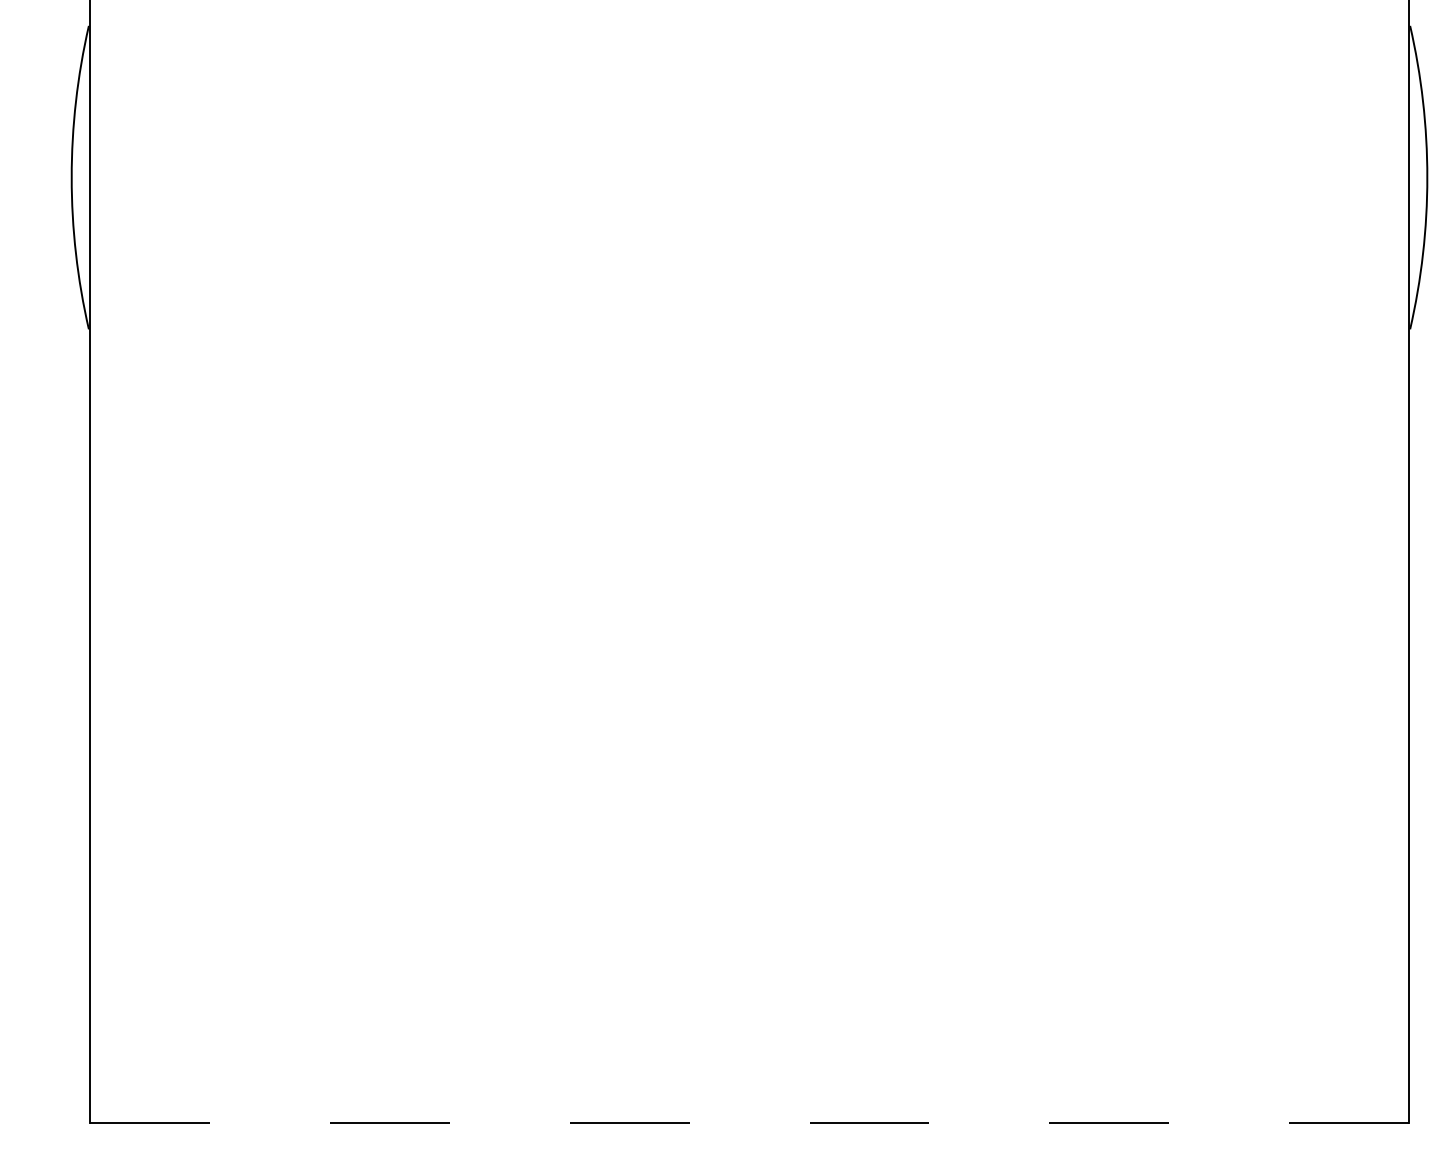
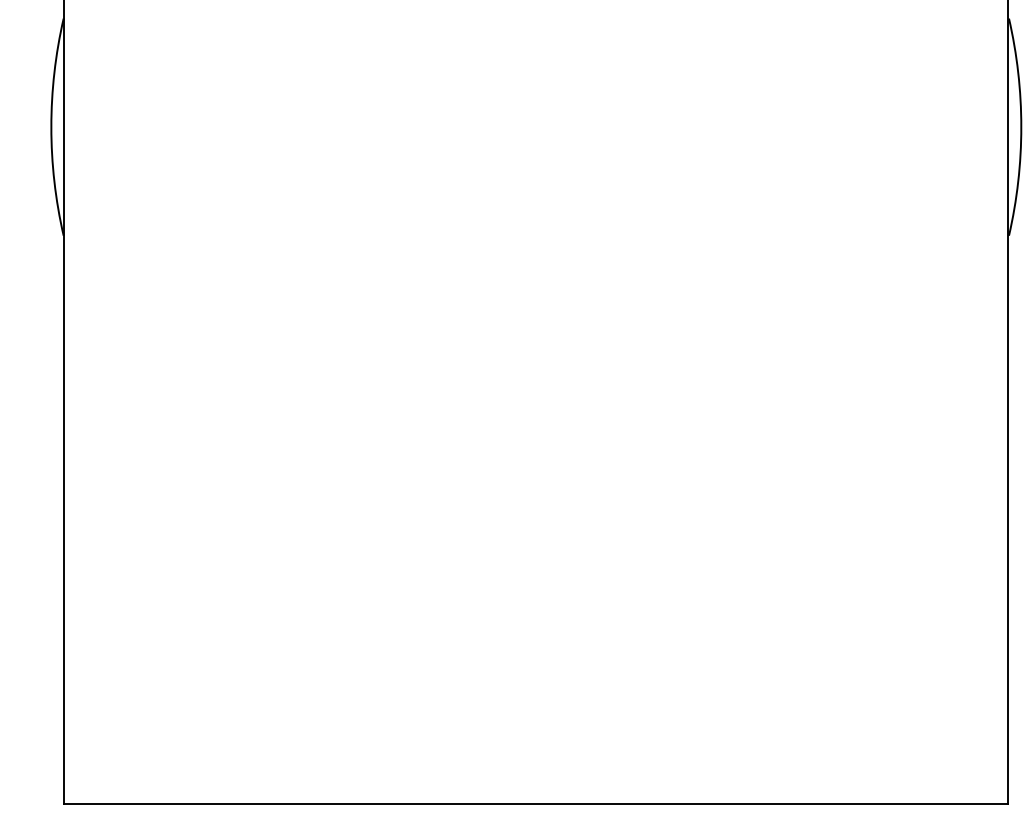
line: (749, 1122) -> (536, 803), dashed -> solid

